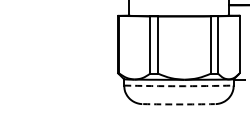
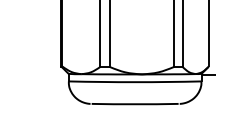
arc: (178, 86) -> (134, 82), dashed -> solid
arc: (178, 104) -> (134, 104), dashed -> solid

